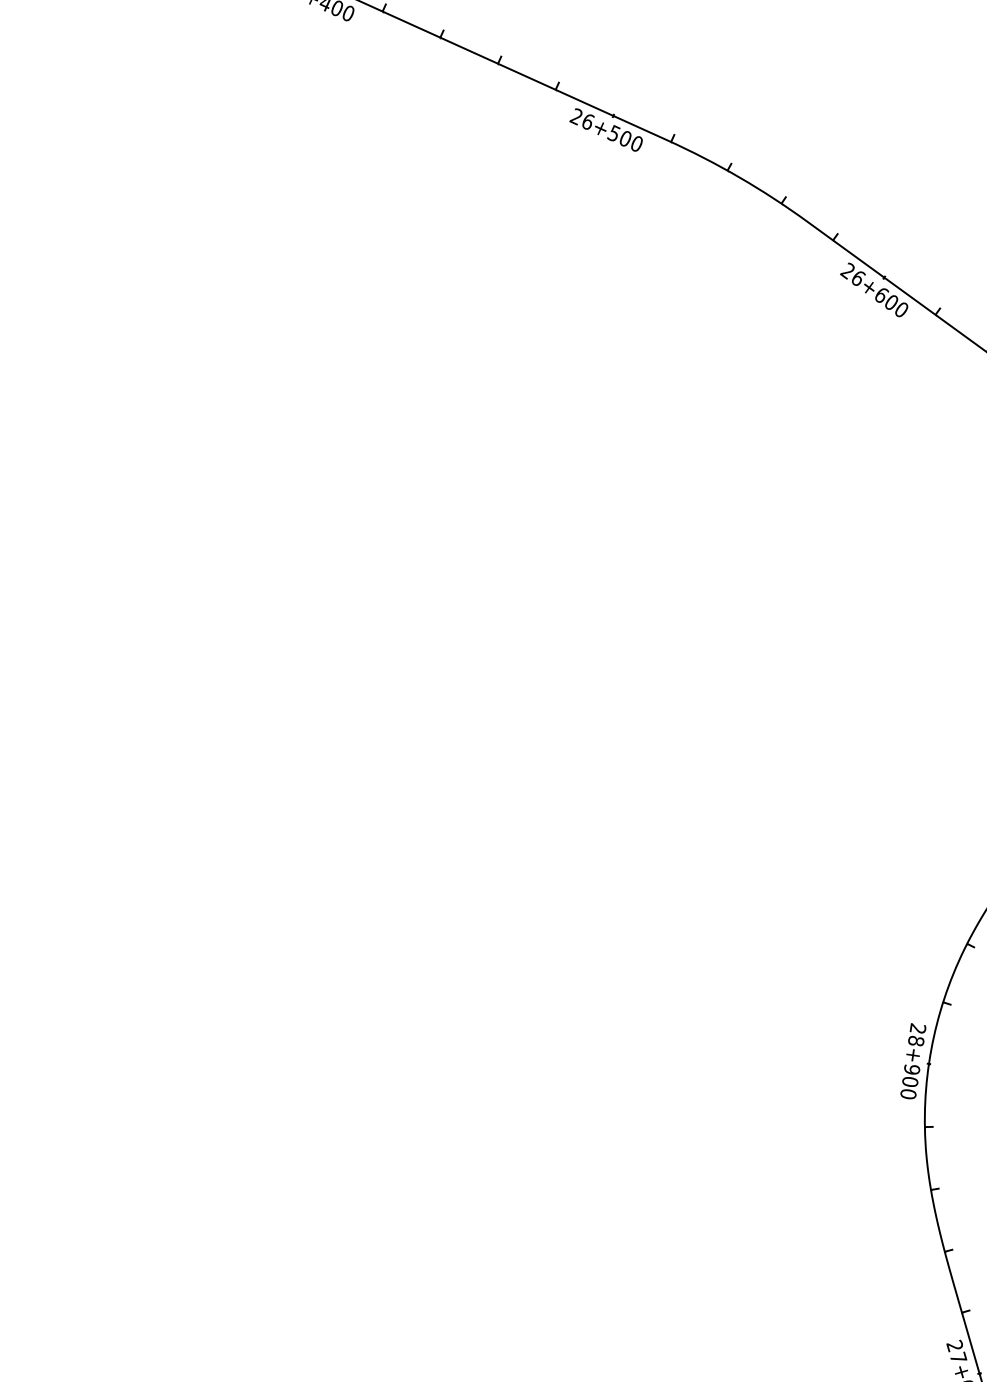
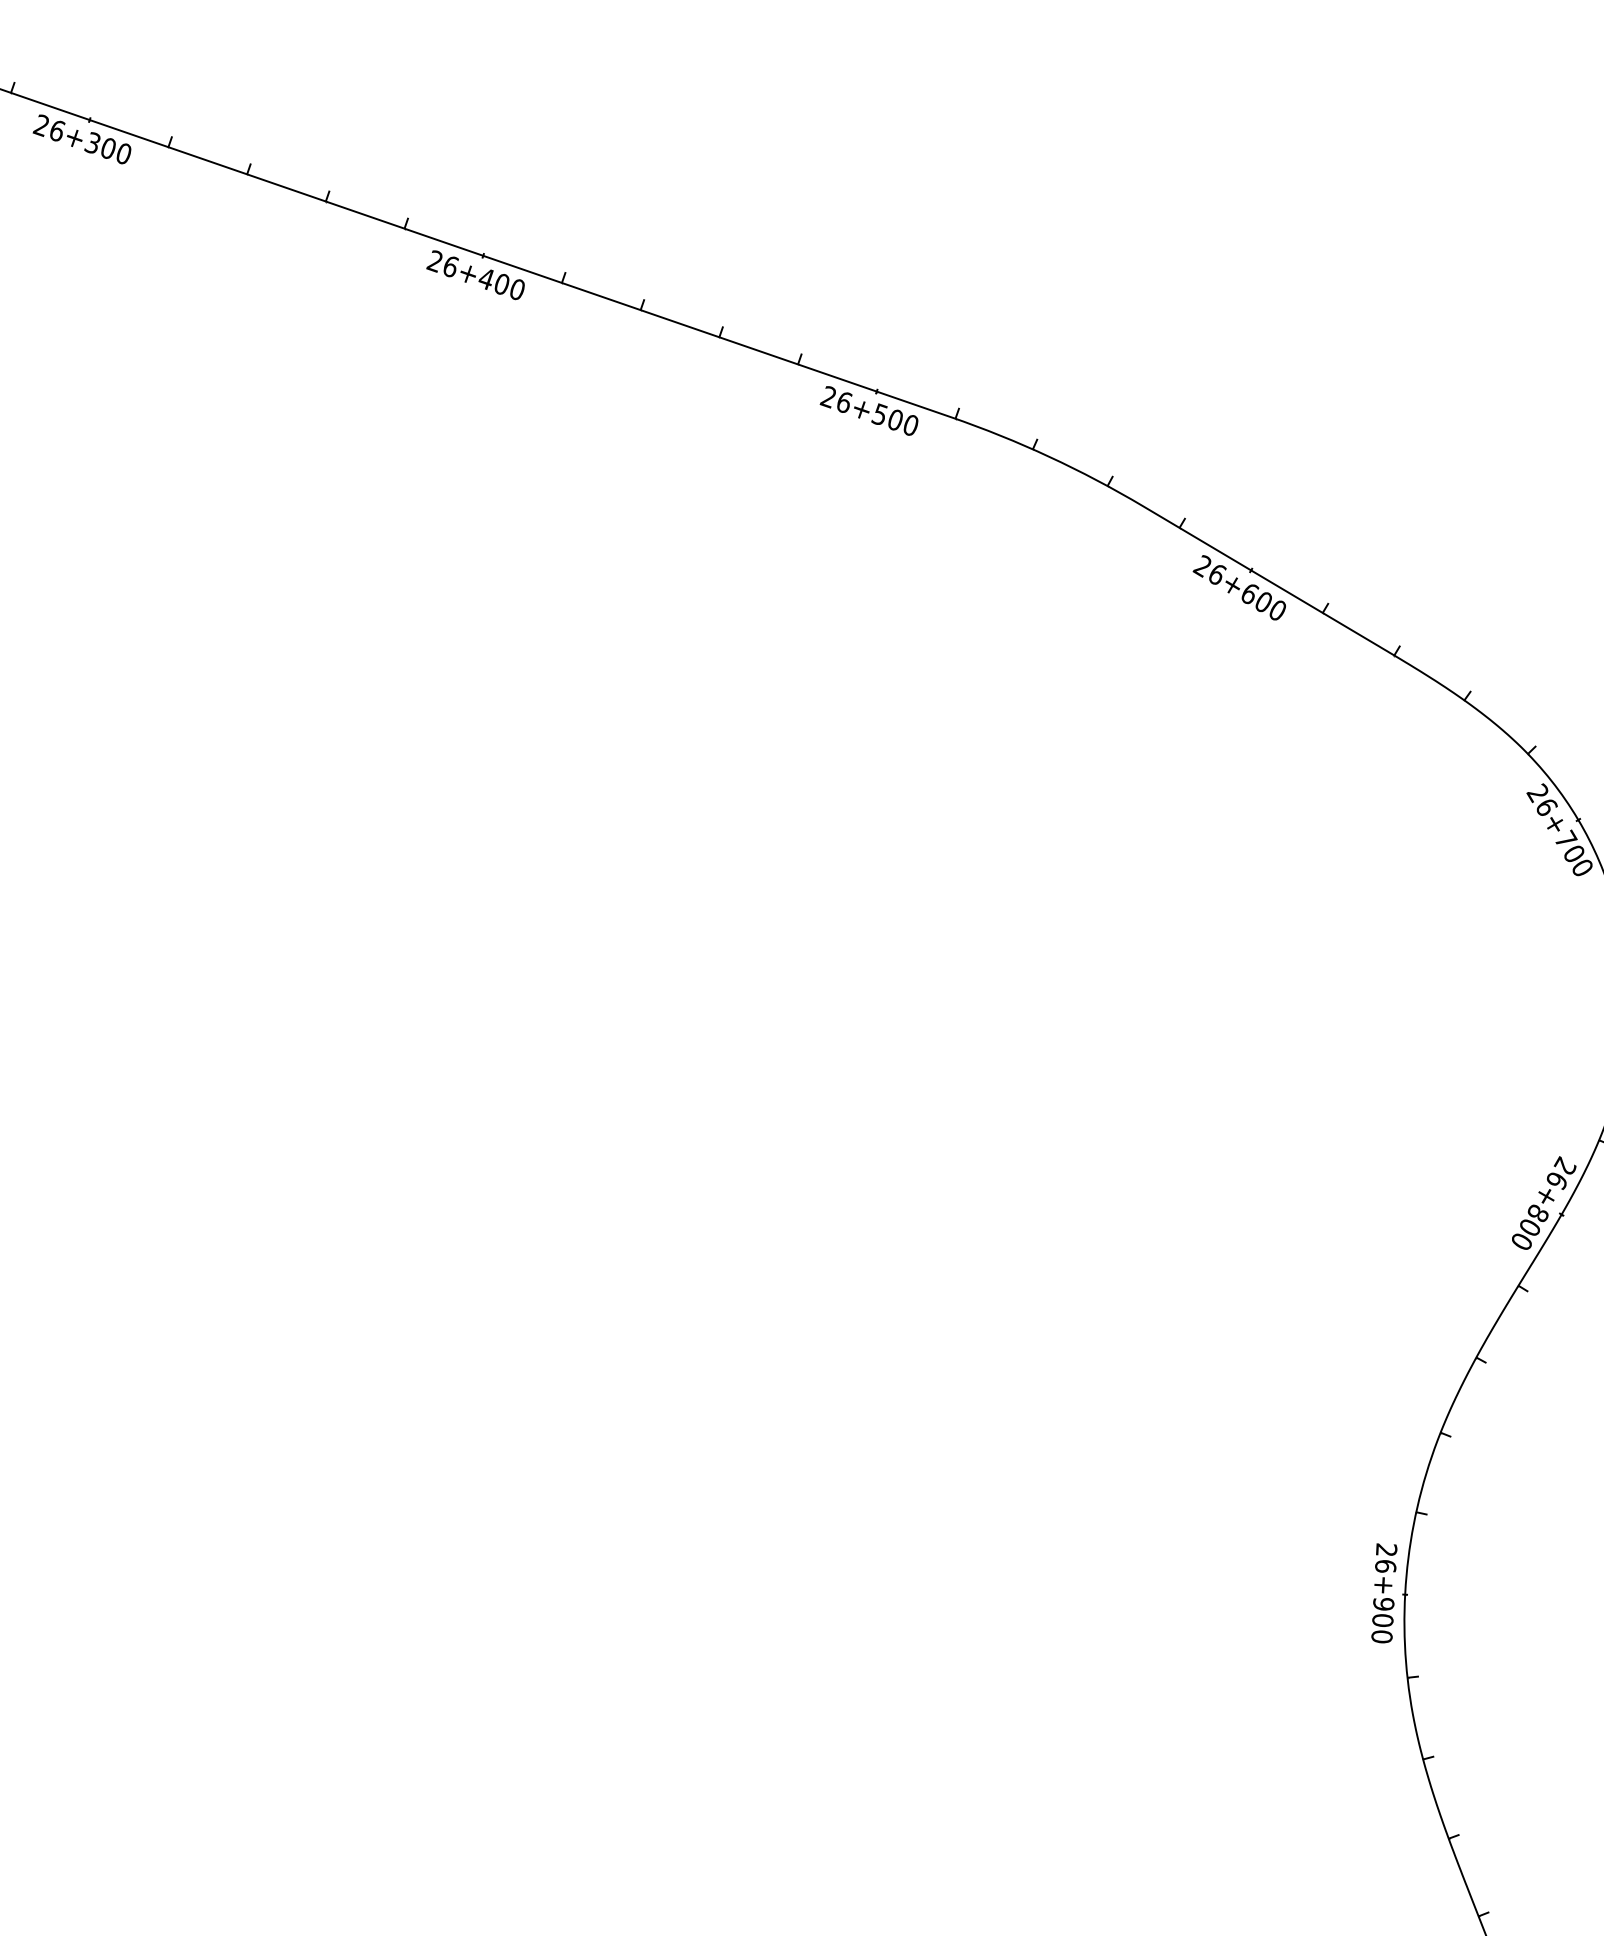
text: (916, 1040) -> (1385, 1565), 28+900 -> 26+900

